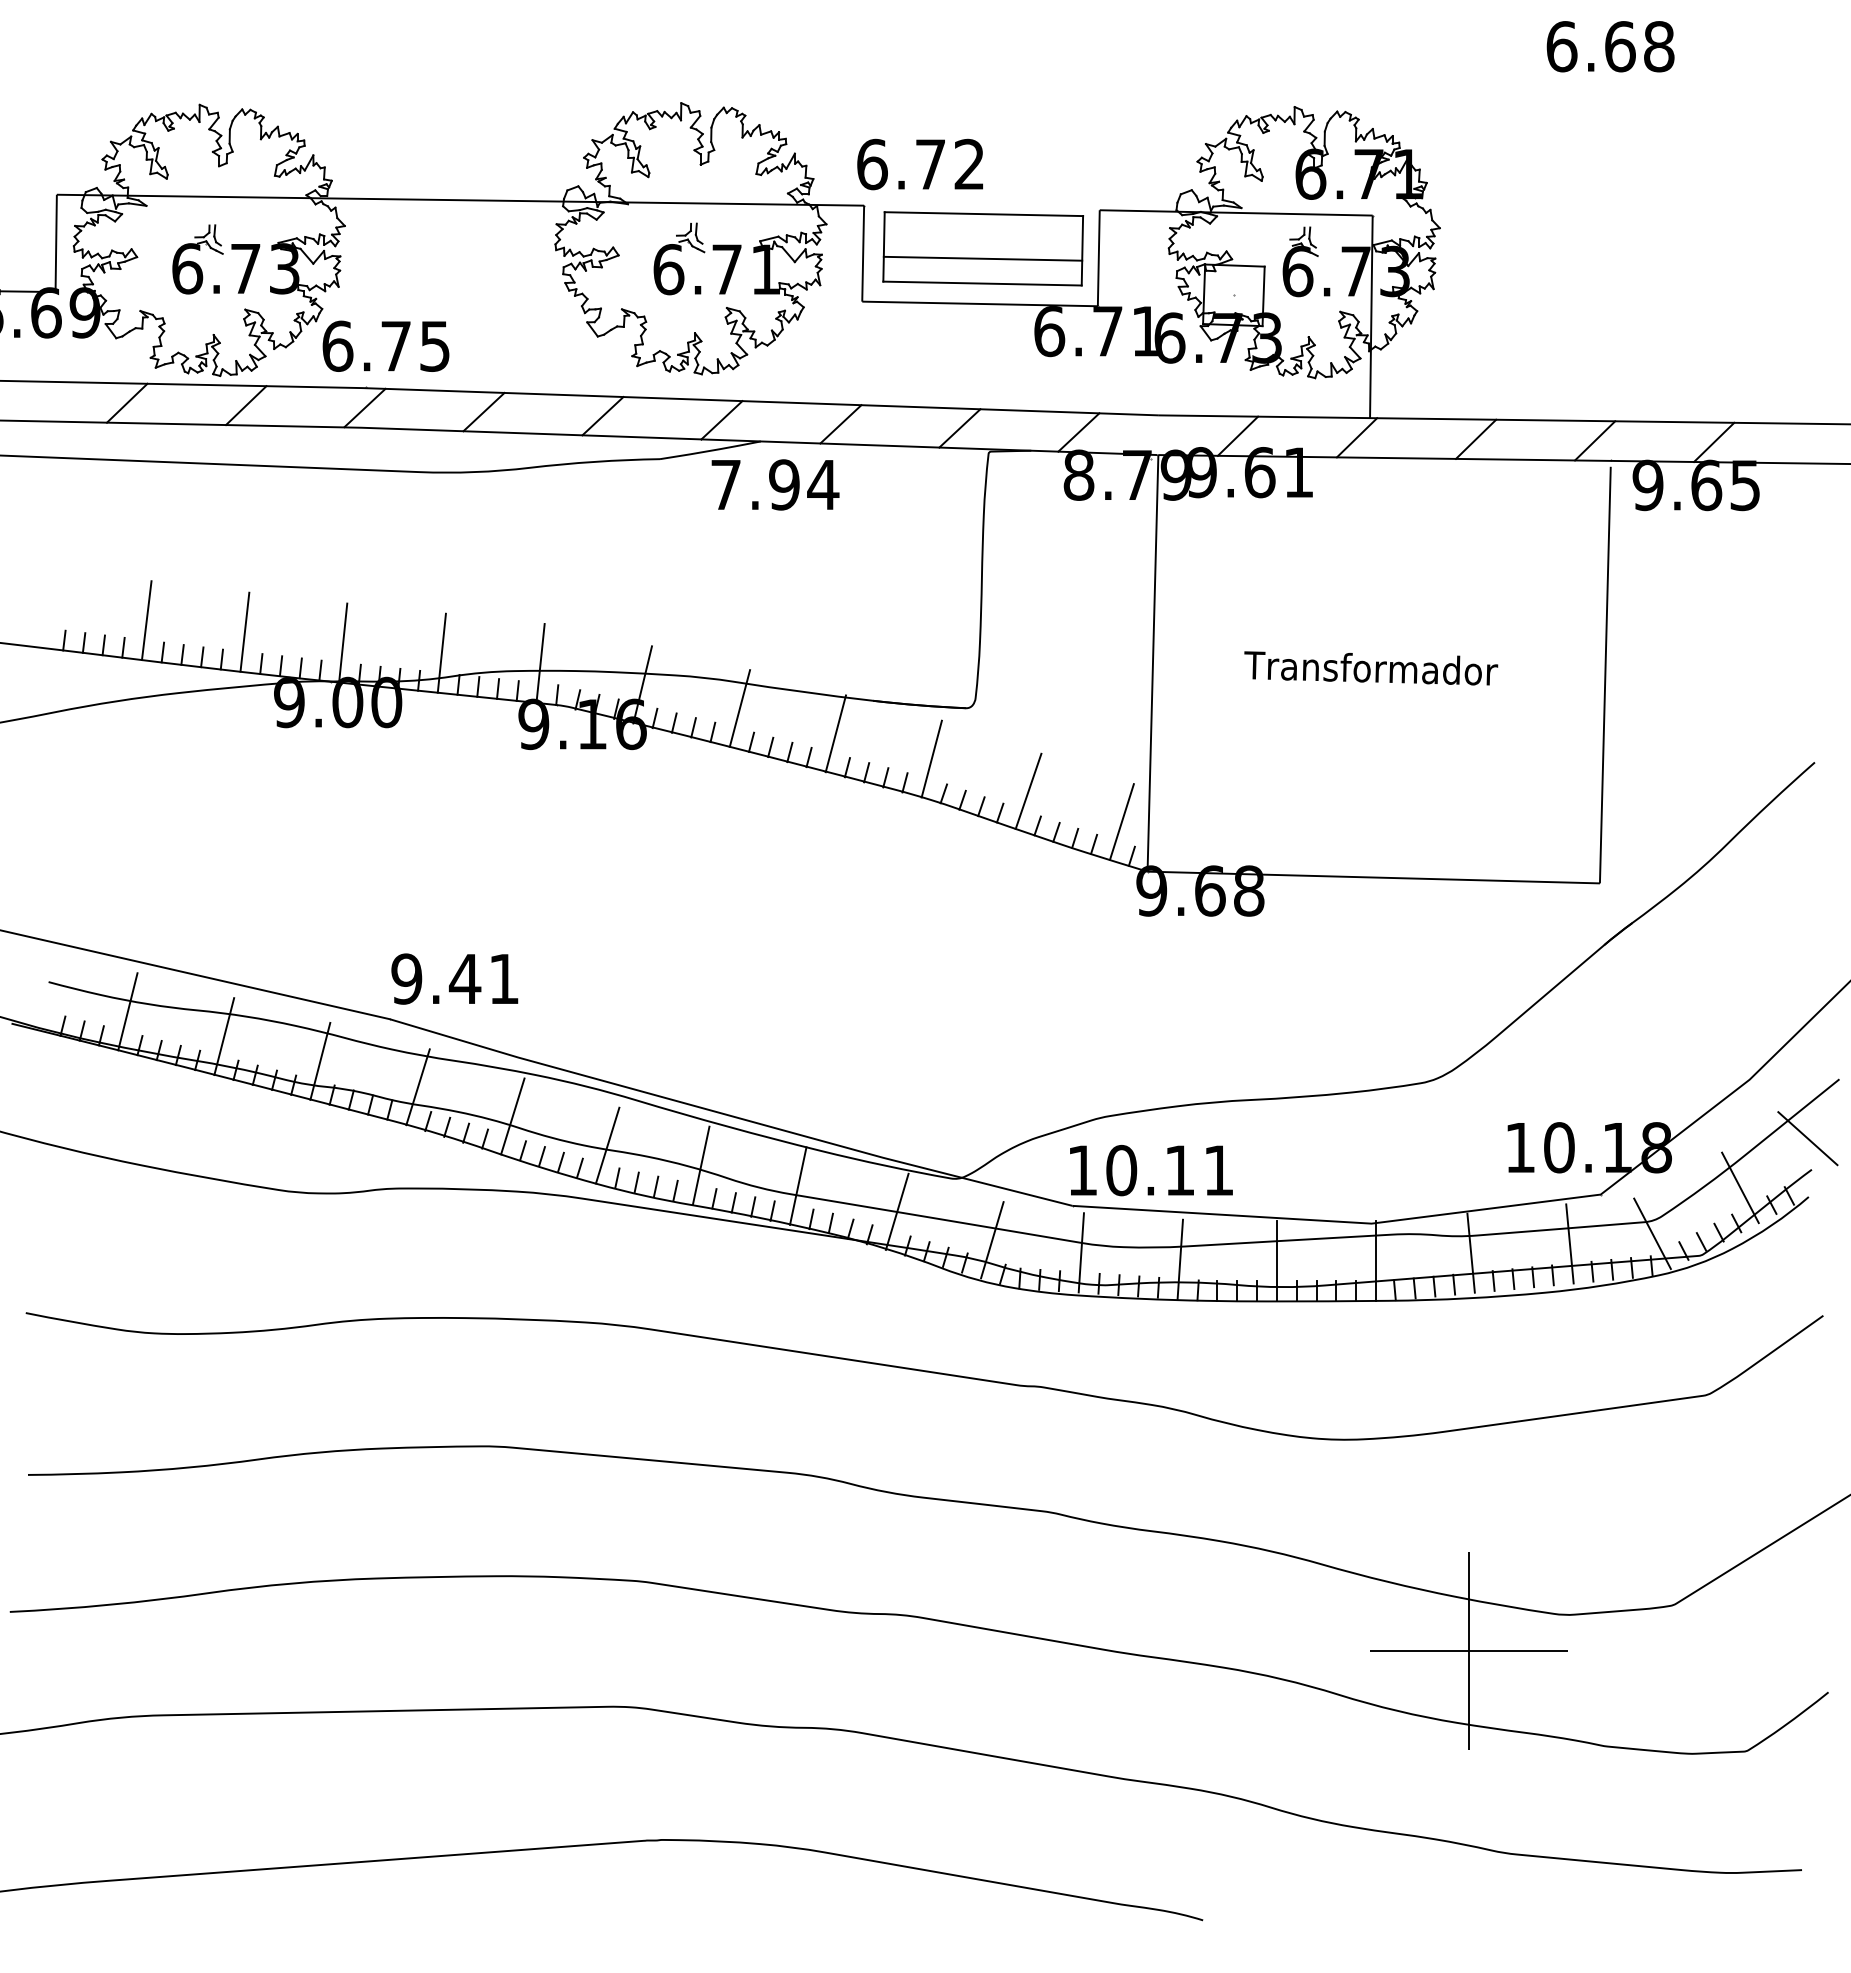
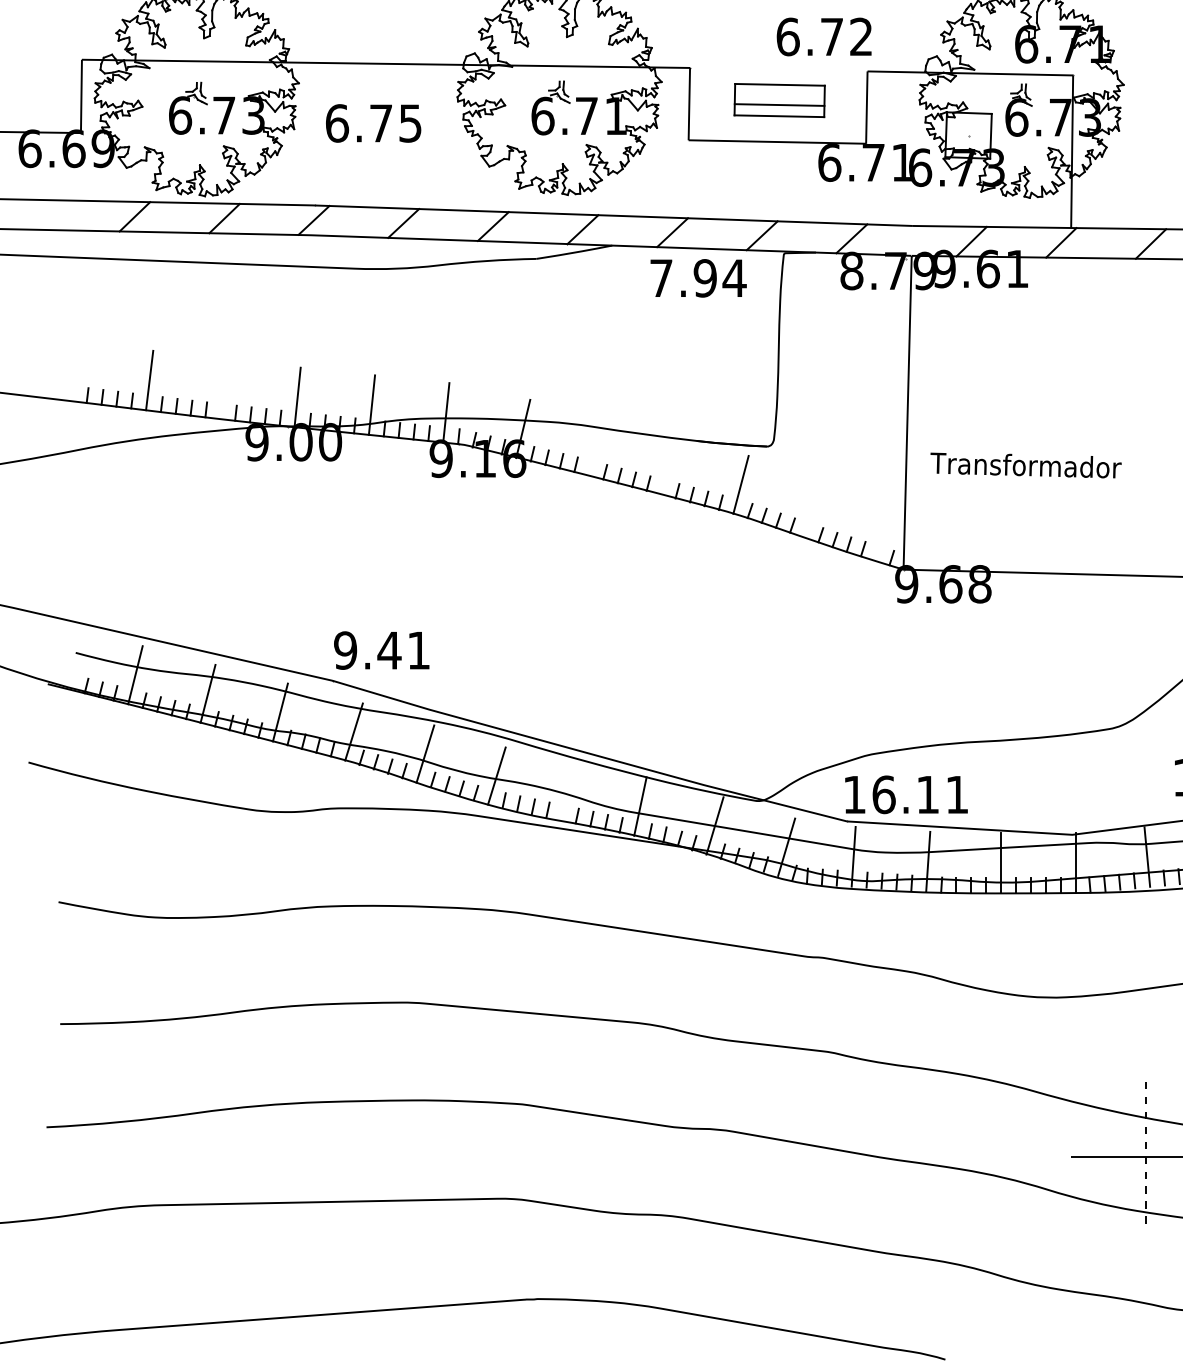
text: (919, 164) -> (823, 36), moved
part: (982, 248) -> (779, 100), size x0.6
text: (385, 345) -> (373, 122), moved
text: (775, 484) -> (698, 278), moved
line: (244, 631) -> (223, 388), removed
text: (1371, 668) -> (1026, 465), moved
line: (739, 708) -> (596, 446), removed
line: (835, 733) -> (668, 465), removed
line: (1028, 790) -> (813, 508), removed
line: (1121, 821) -> (883, 531), removed
line: (700, 1165) -> (566, 791), removed
text: (1121, 1170) -> (883, 794), 10.11 -> 16.11
line: (1469, 1651) -> (1146, 1157), solid -> dashed

